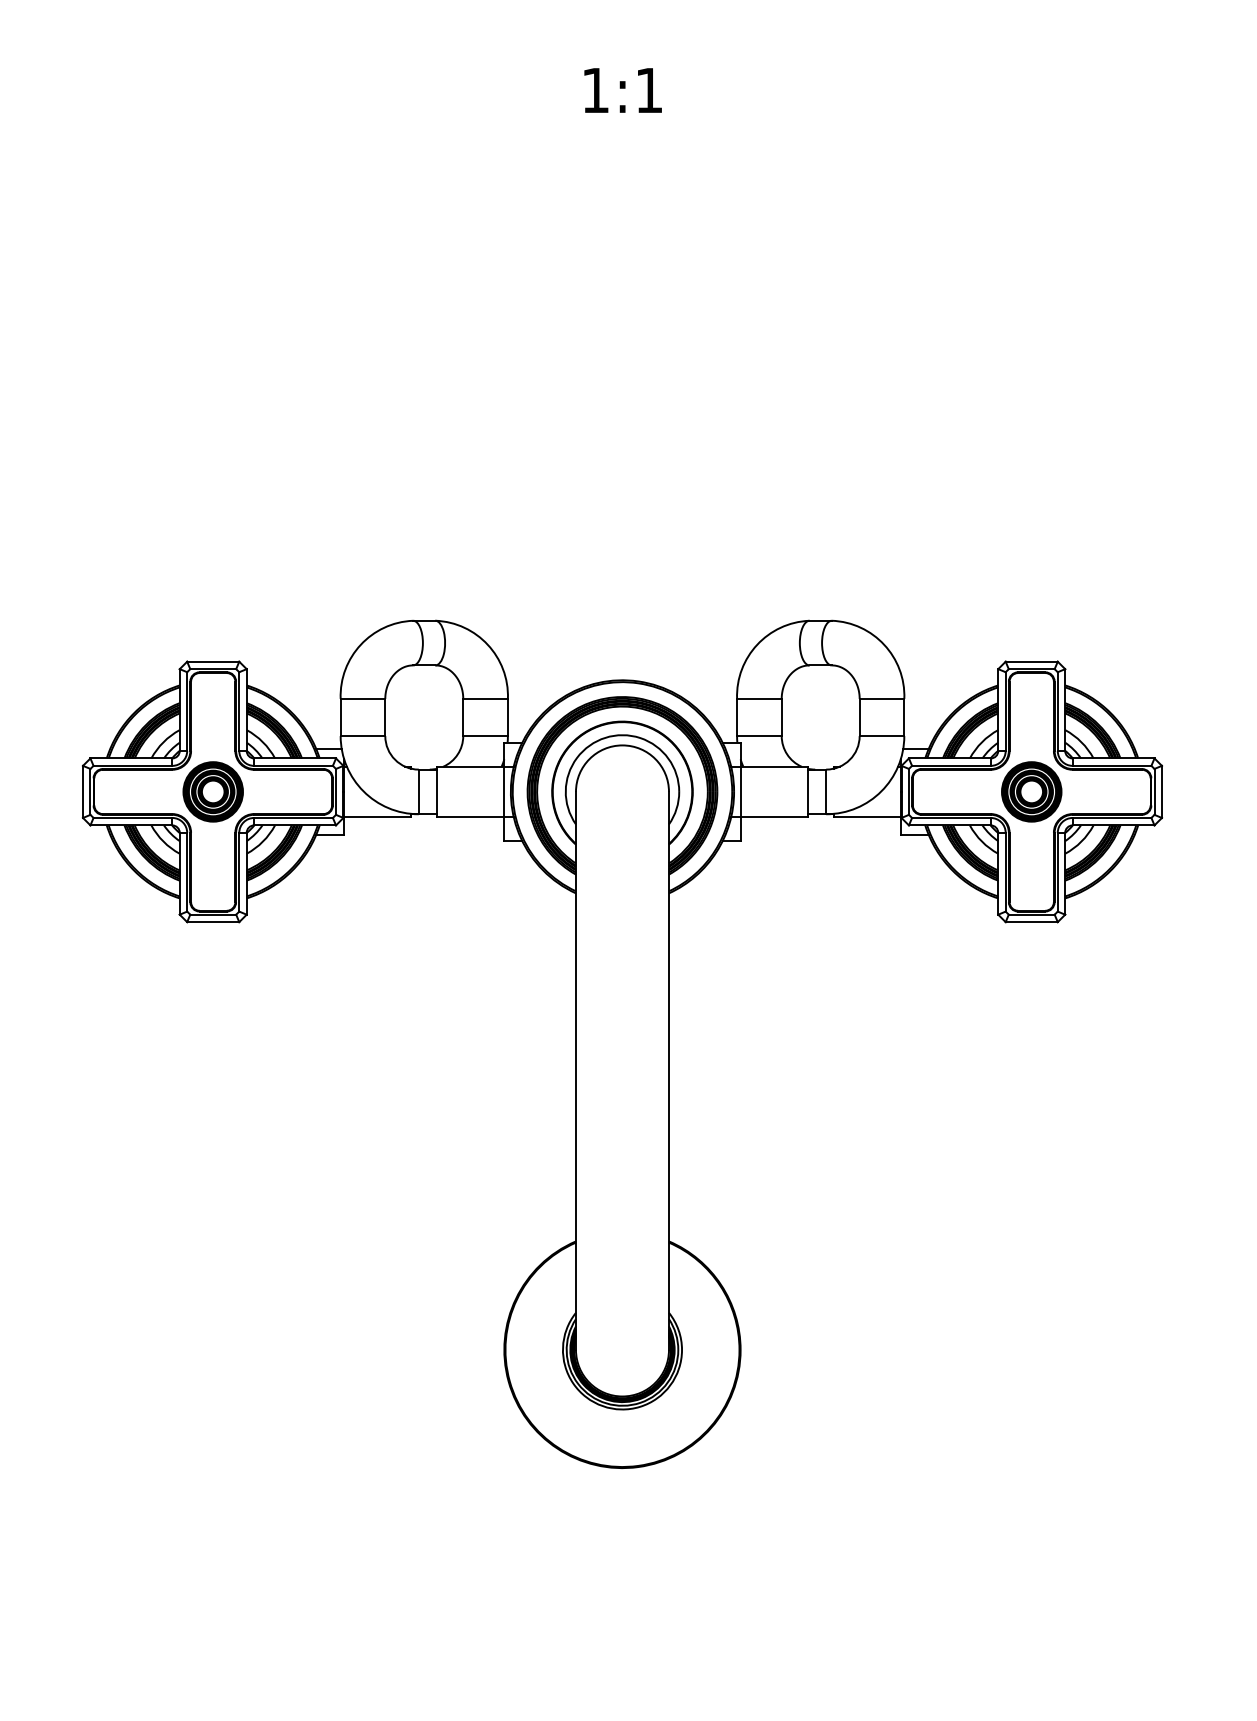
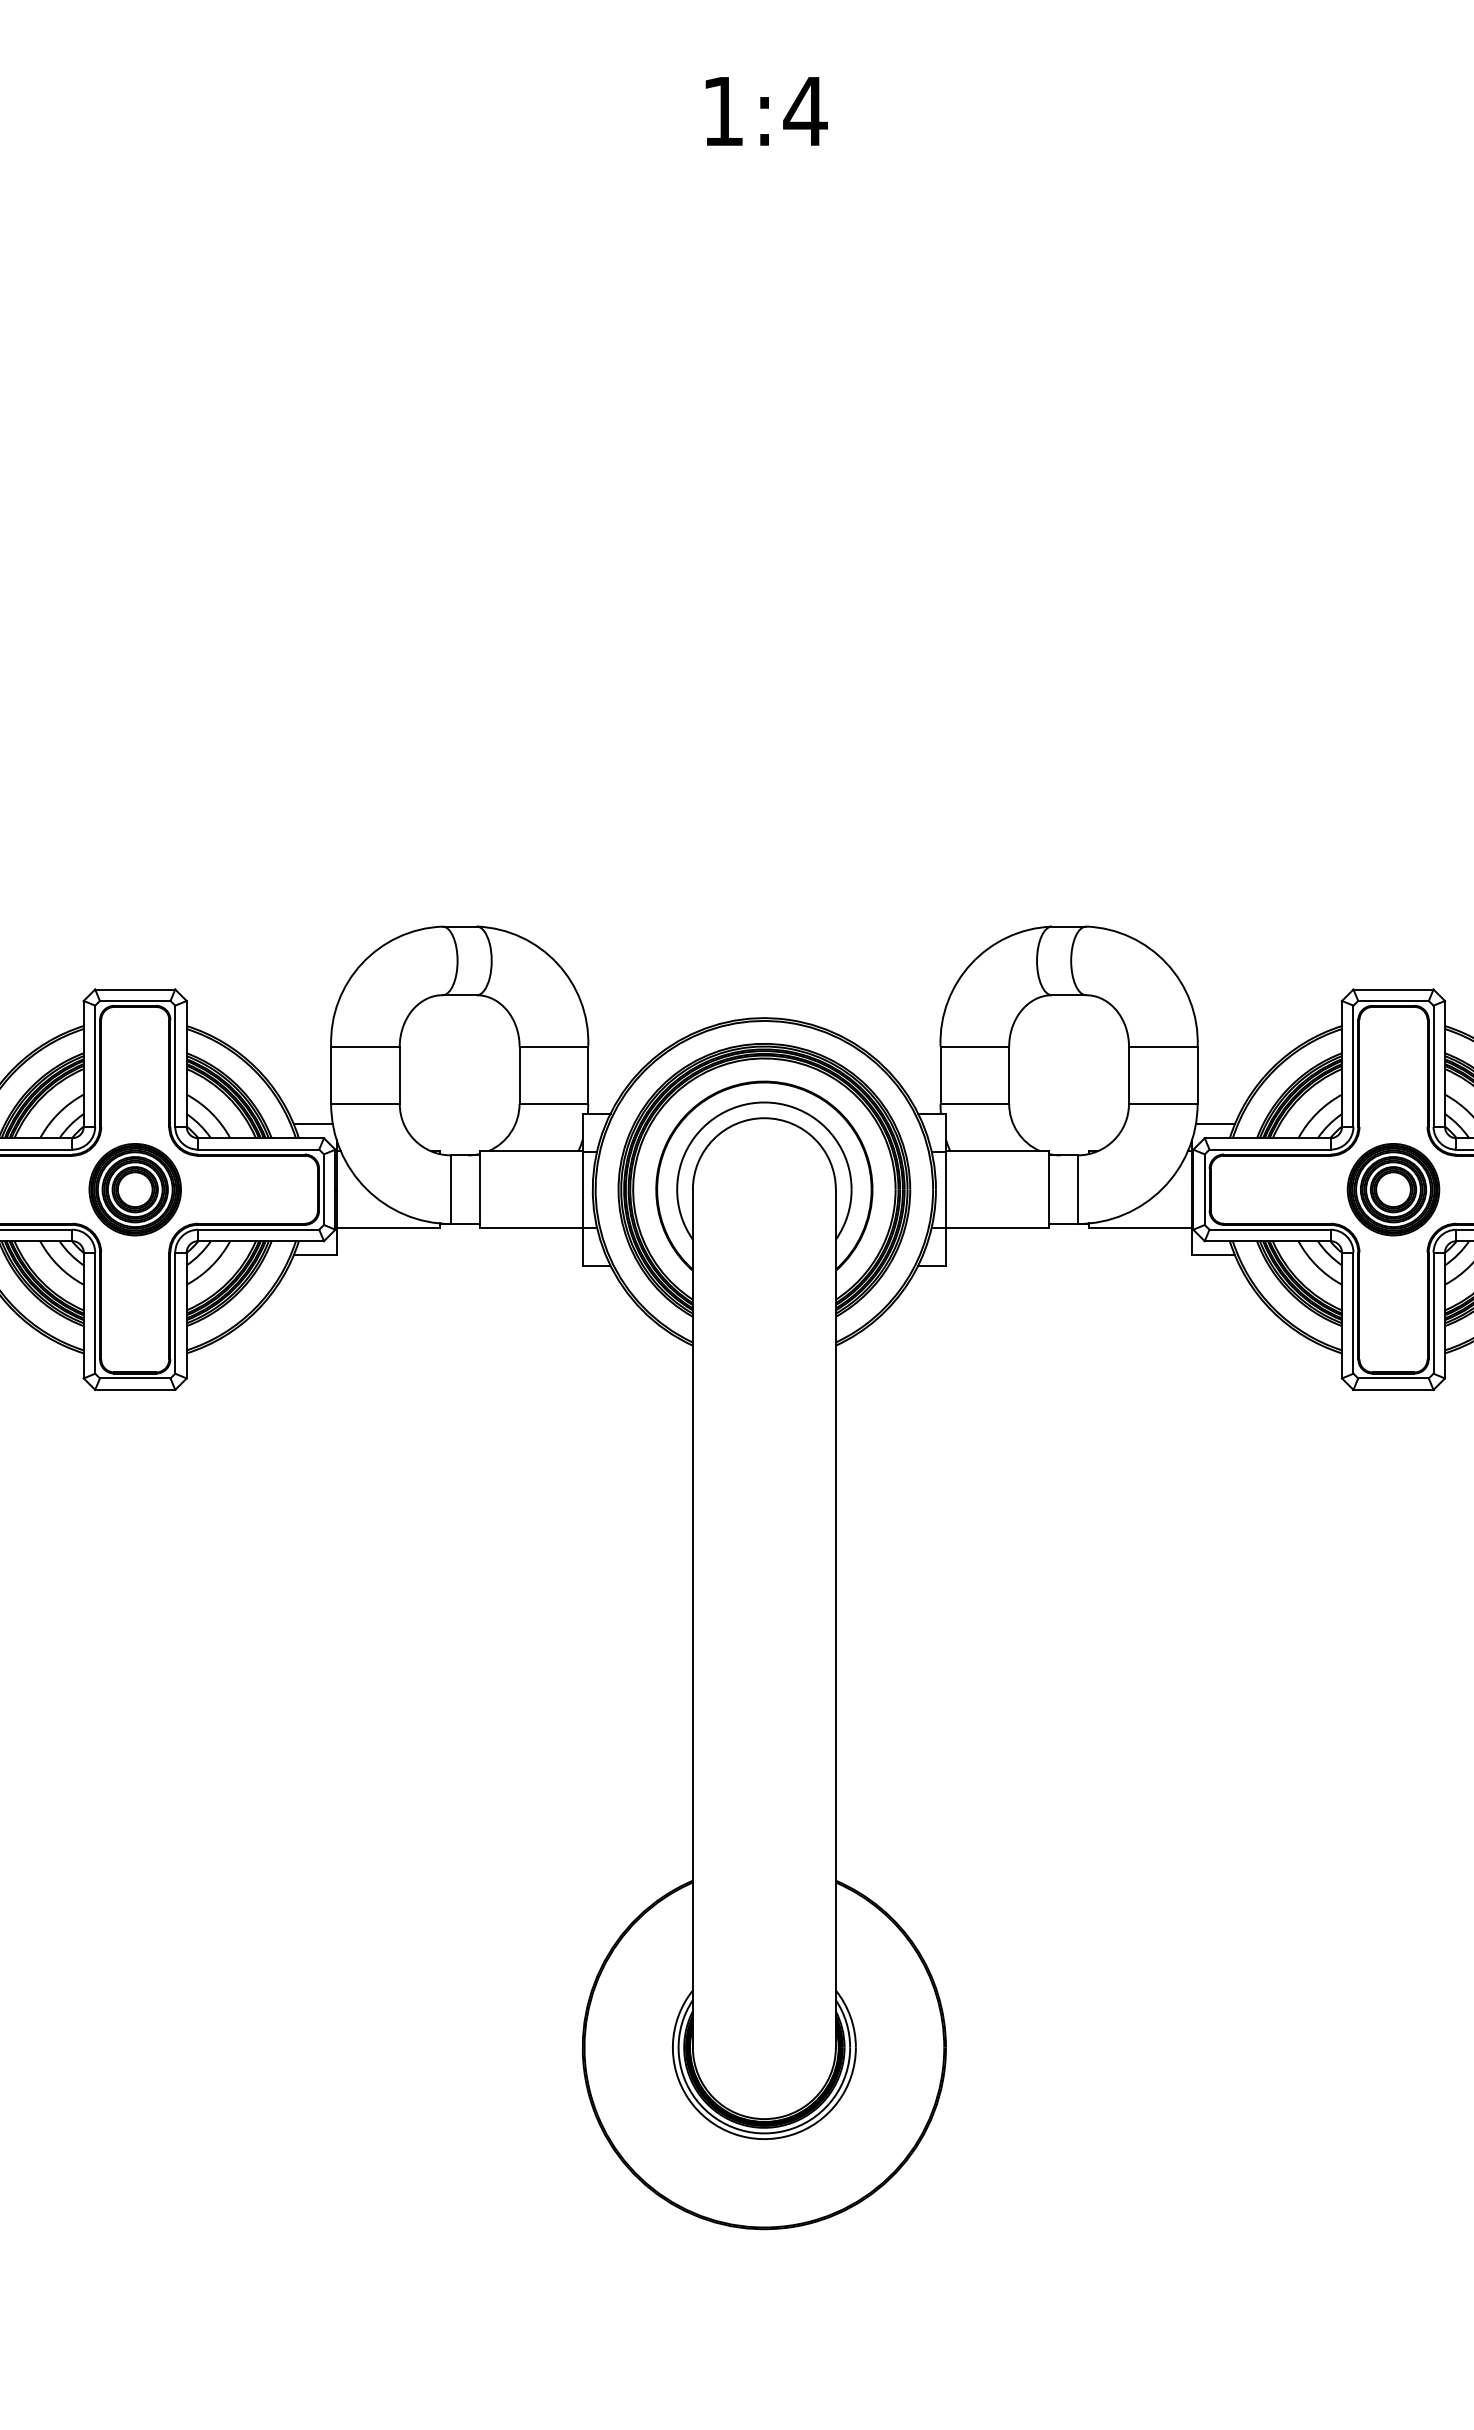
text: (648, 90) -> (804, 111), 1:1 -> 1:4

